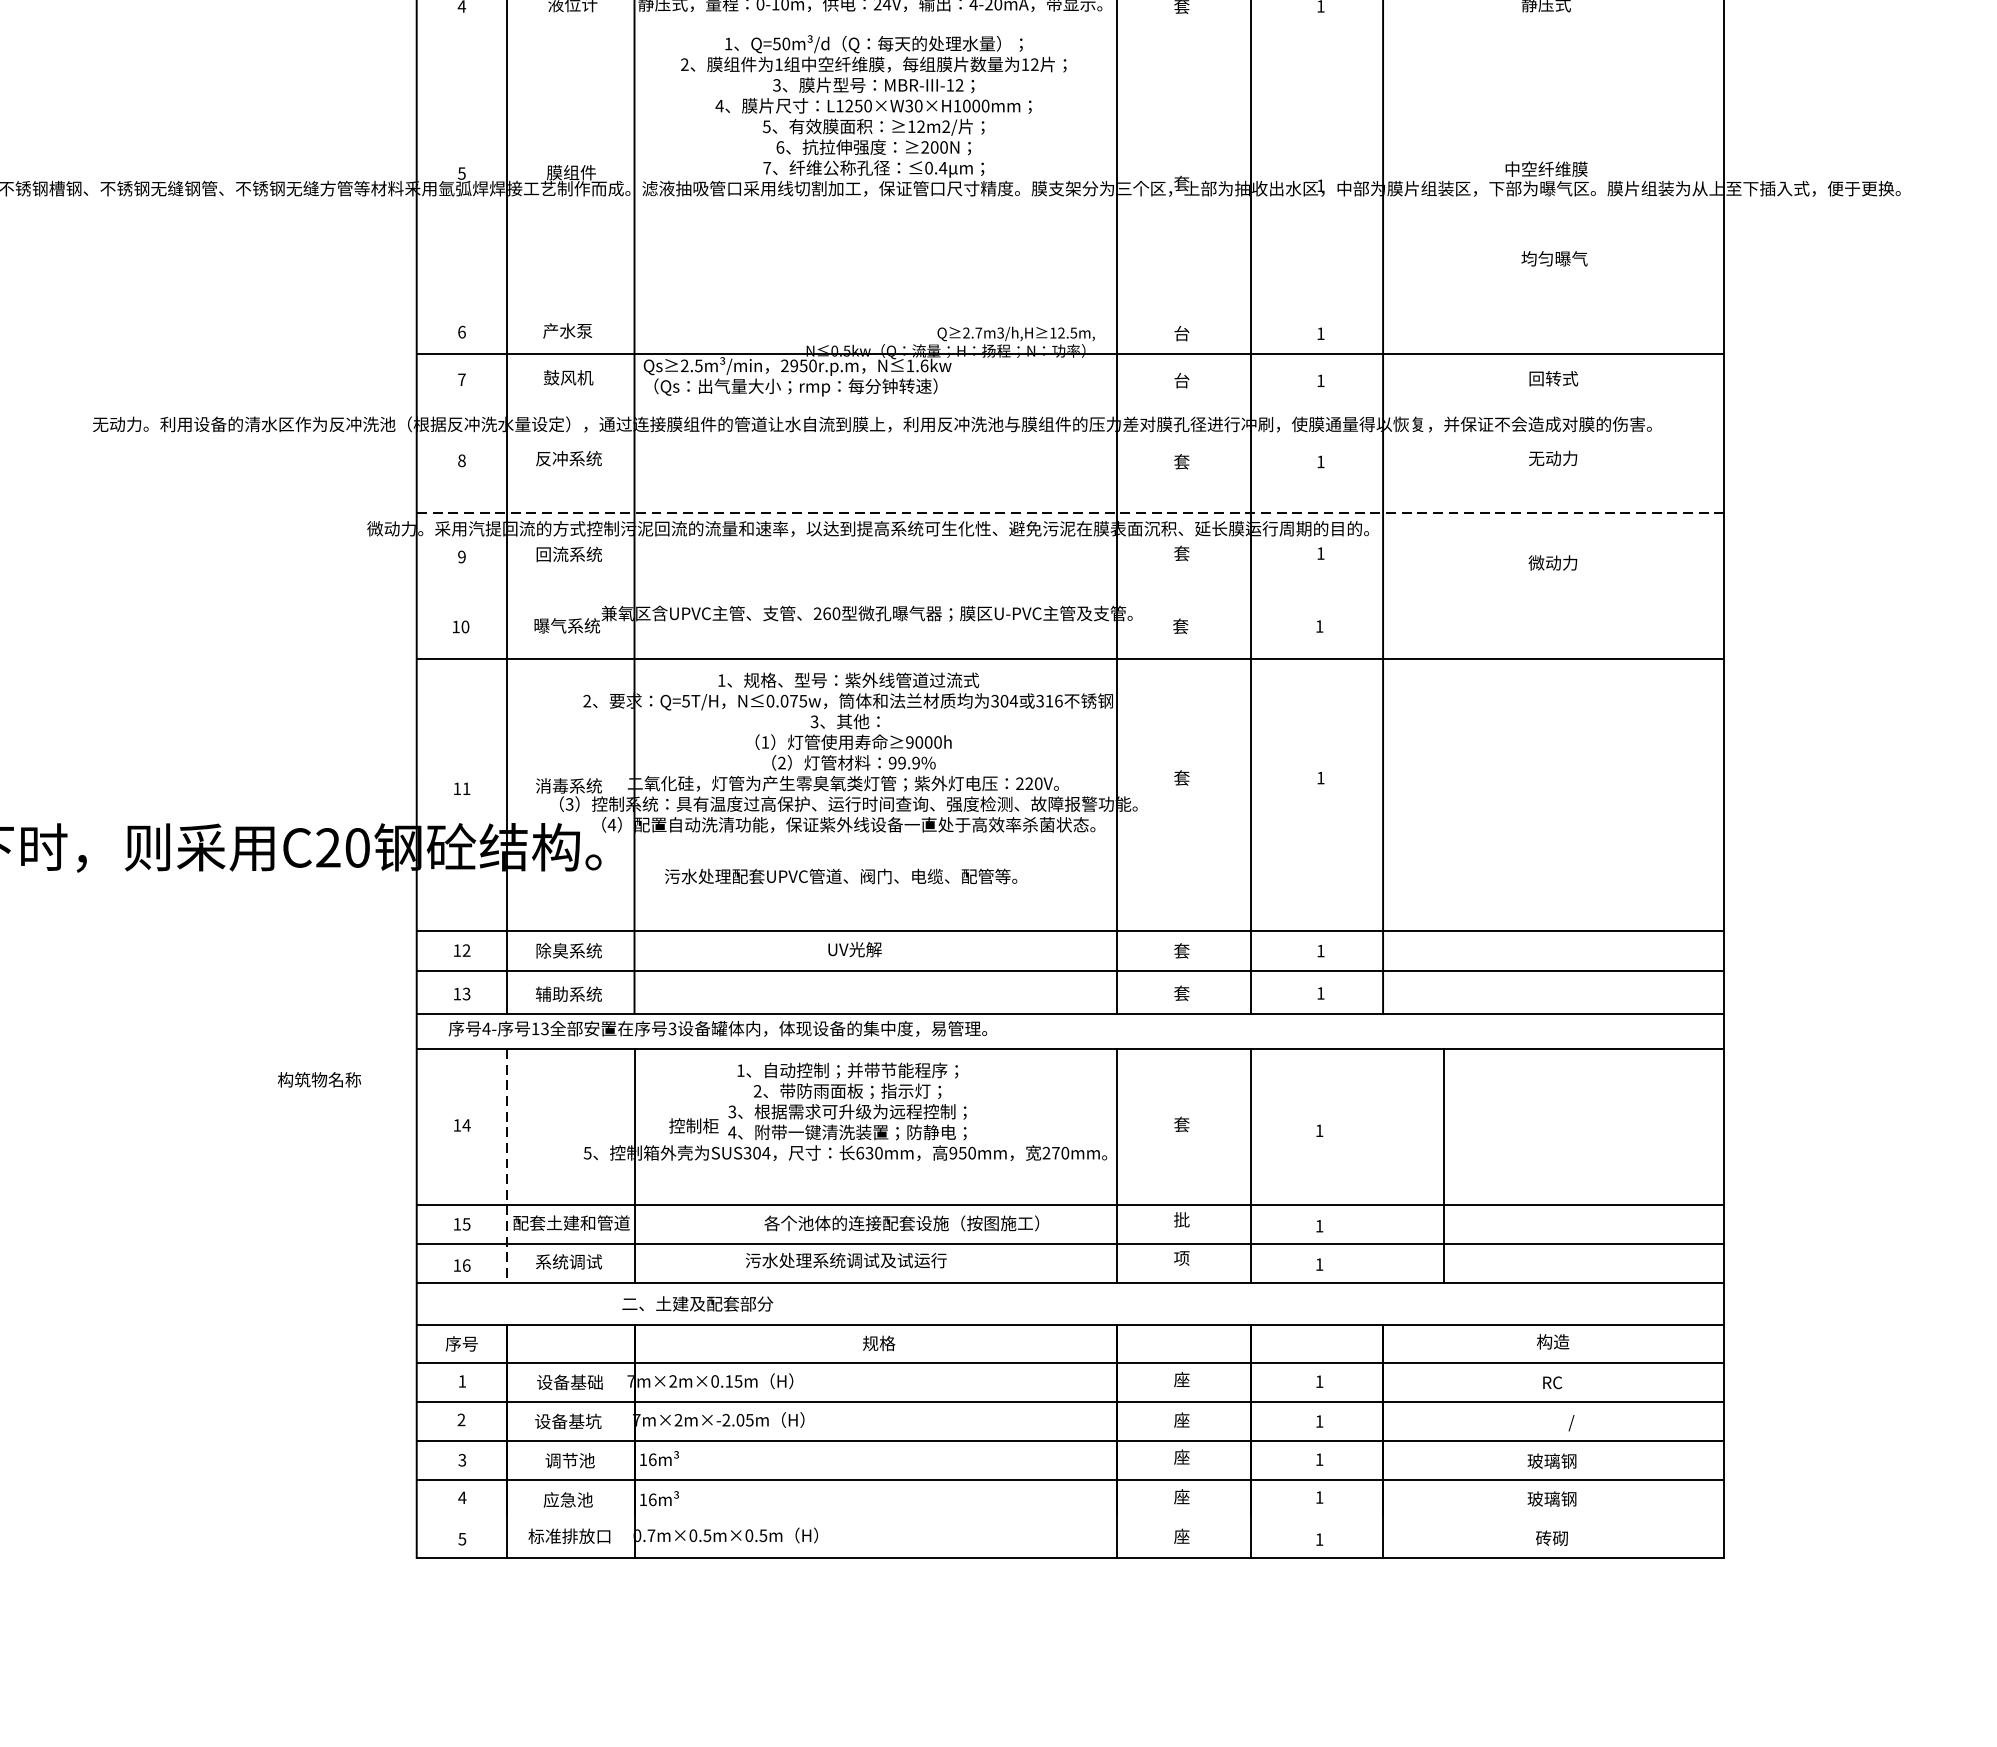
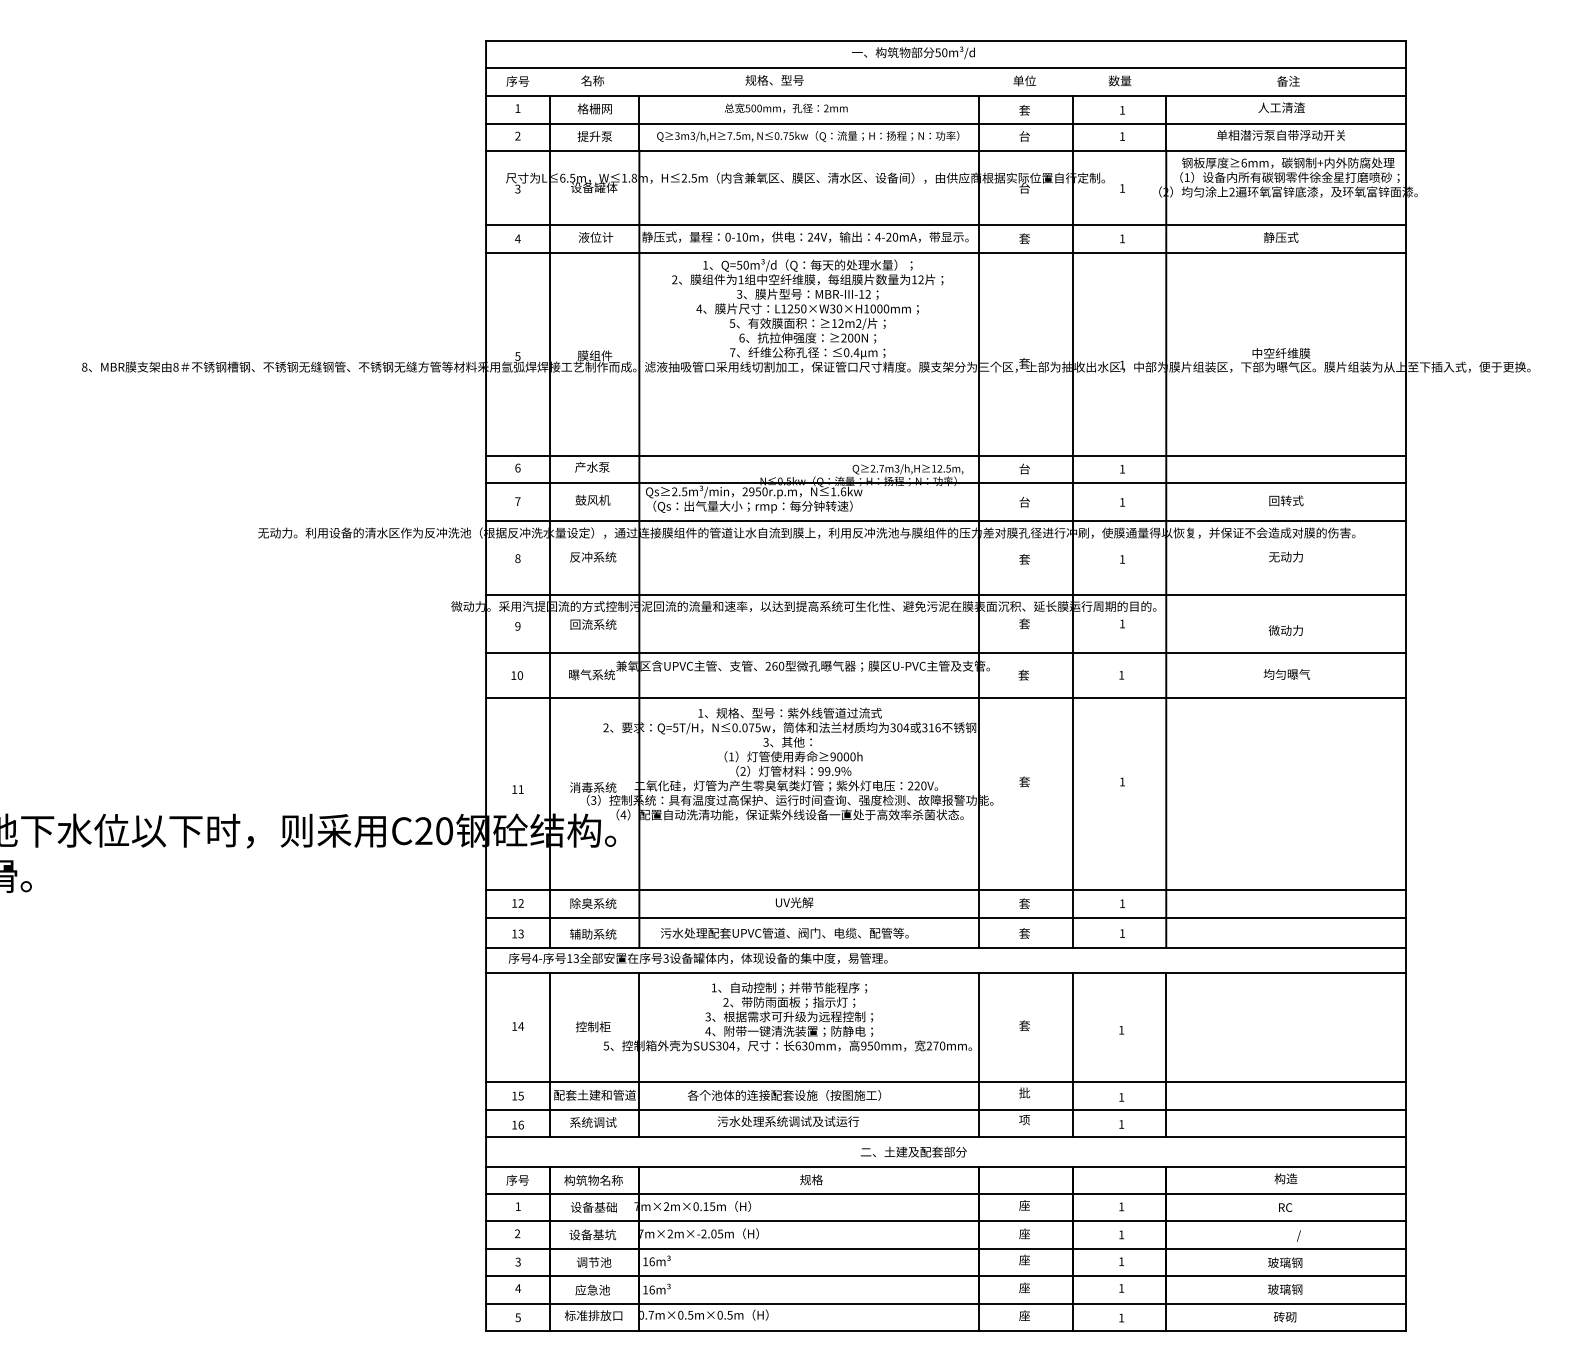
line: (1070, 25) -> (946, 252), added
text: (1553, 258) -> (1286, 674), moved
line: (1070, 314) -> (946, 455), added
line: (1070, 408) -> (946, 521), added
line: (1069, 513) -> (945, 595), dashed -> solid
line: (1070, 594) -> (946, 652), added
text: (840, 875) -> (784, 932), moved
text: (319, 1080) -> (593, 1180), moved
text: (694, 1125) -> (593, 1026), moved
line: (1444, 1165) -> (1166, 1054), moved
line: (506, 1166) -> (549, 1055), dashed -> solid
text: (901, 1223) -> (784, 1095), moved
text: (697, 1303) -> (913, 1151), moved
line: (1070, 1519) -> (946, 1303), added

